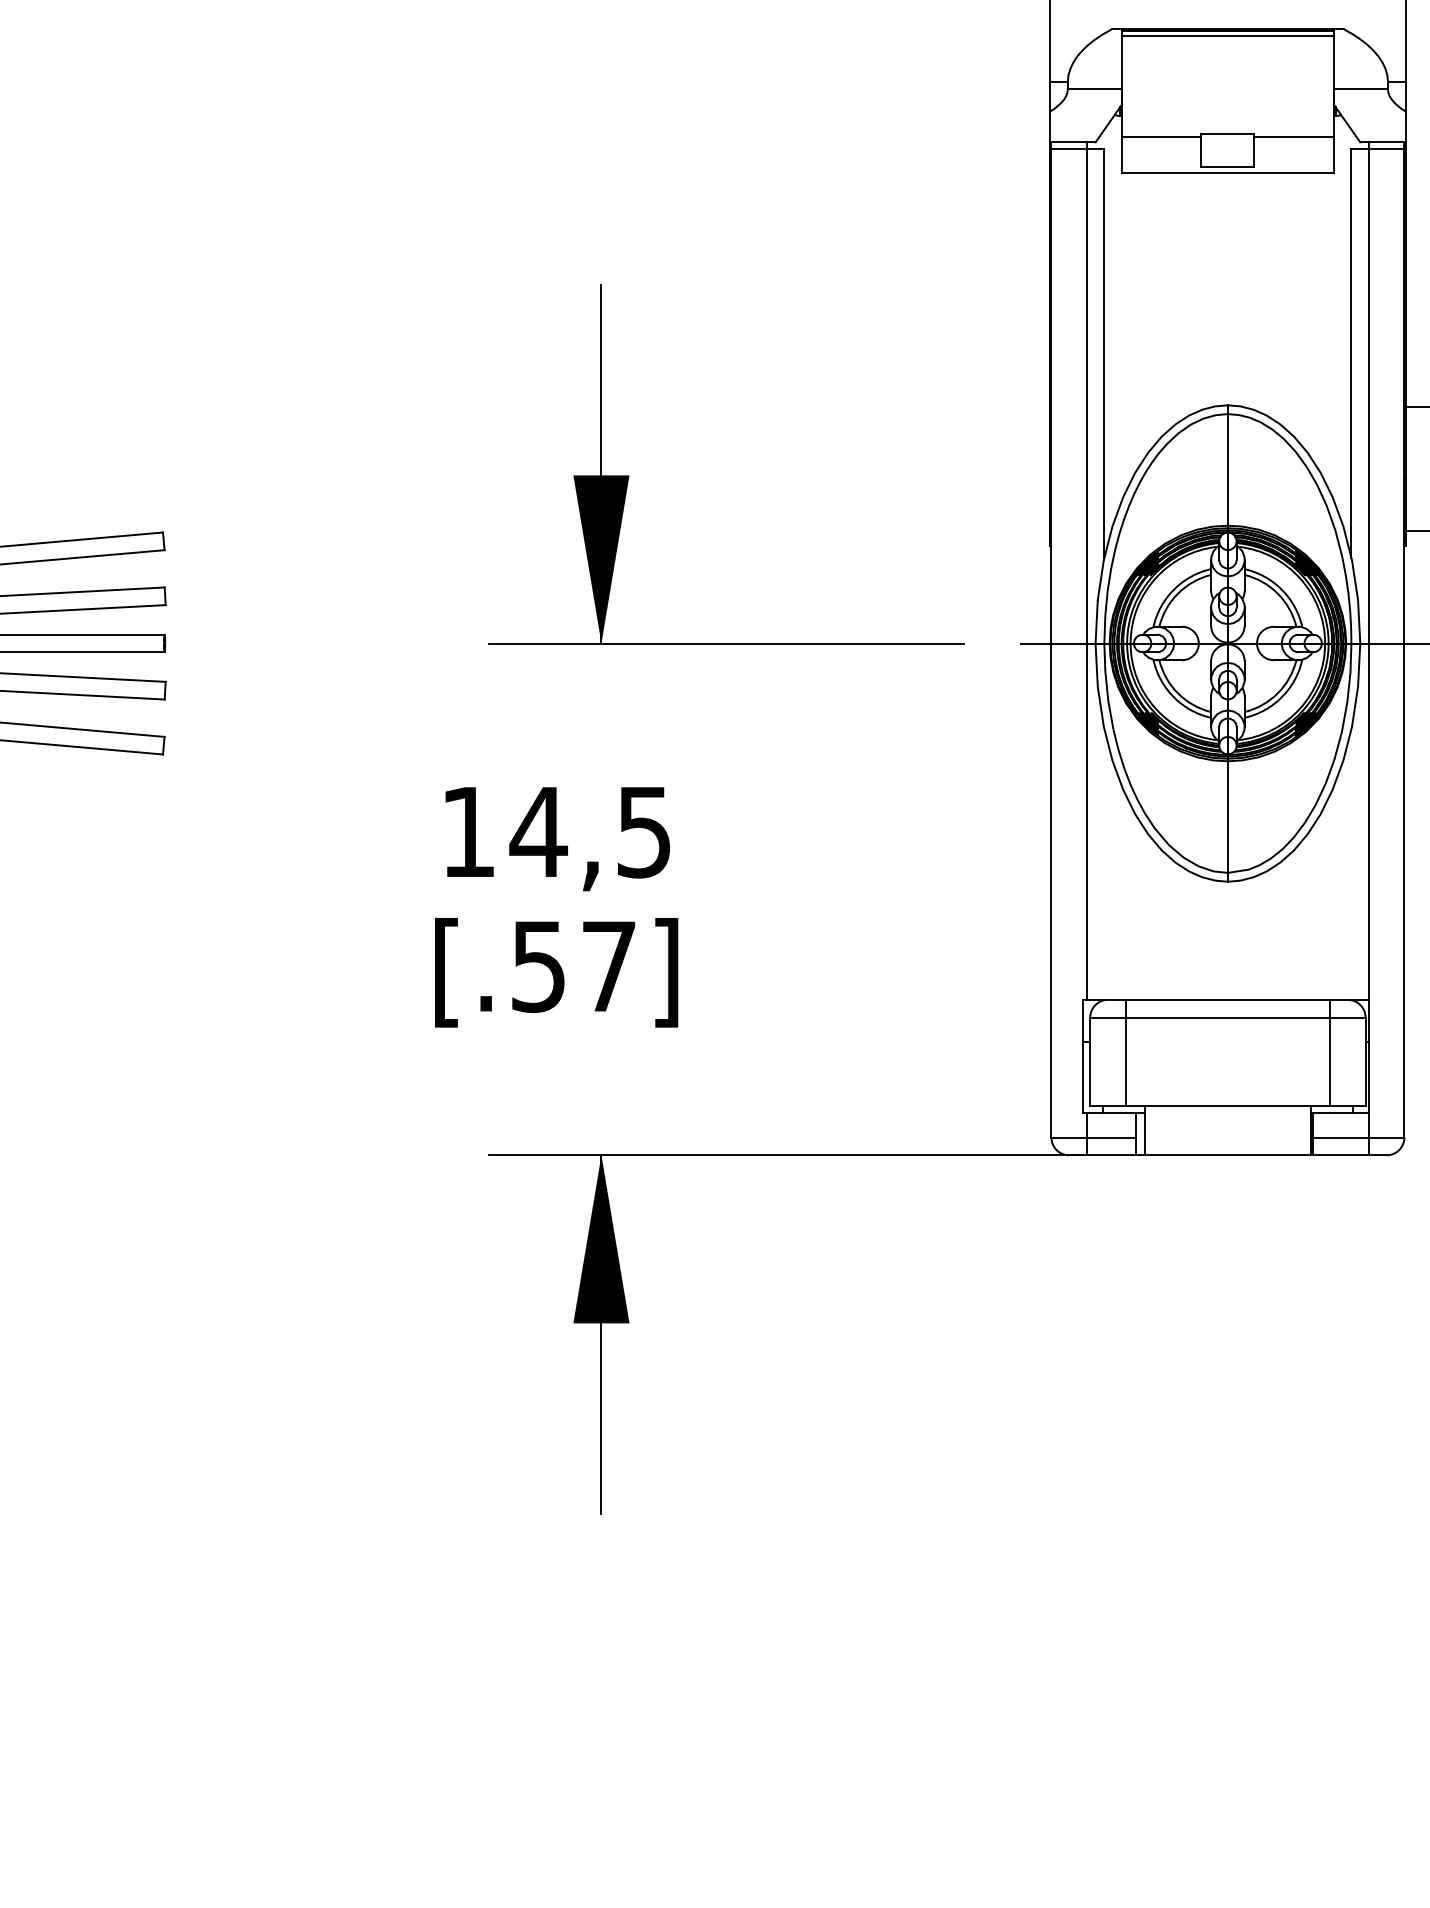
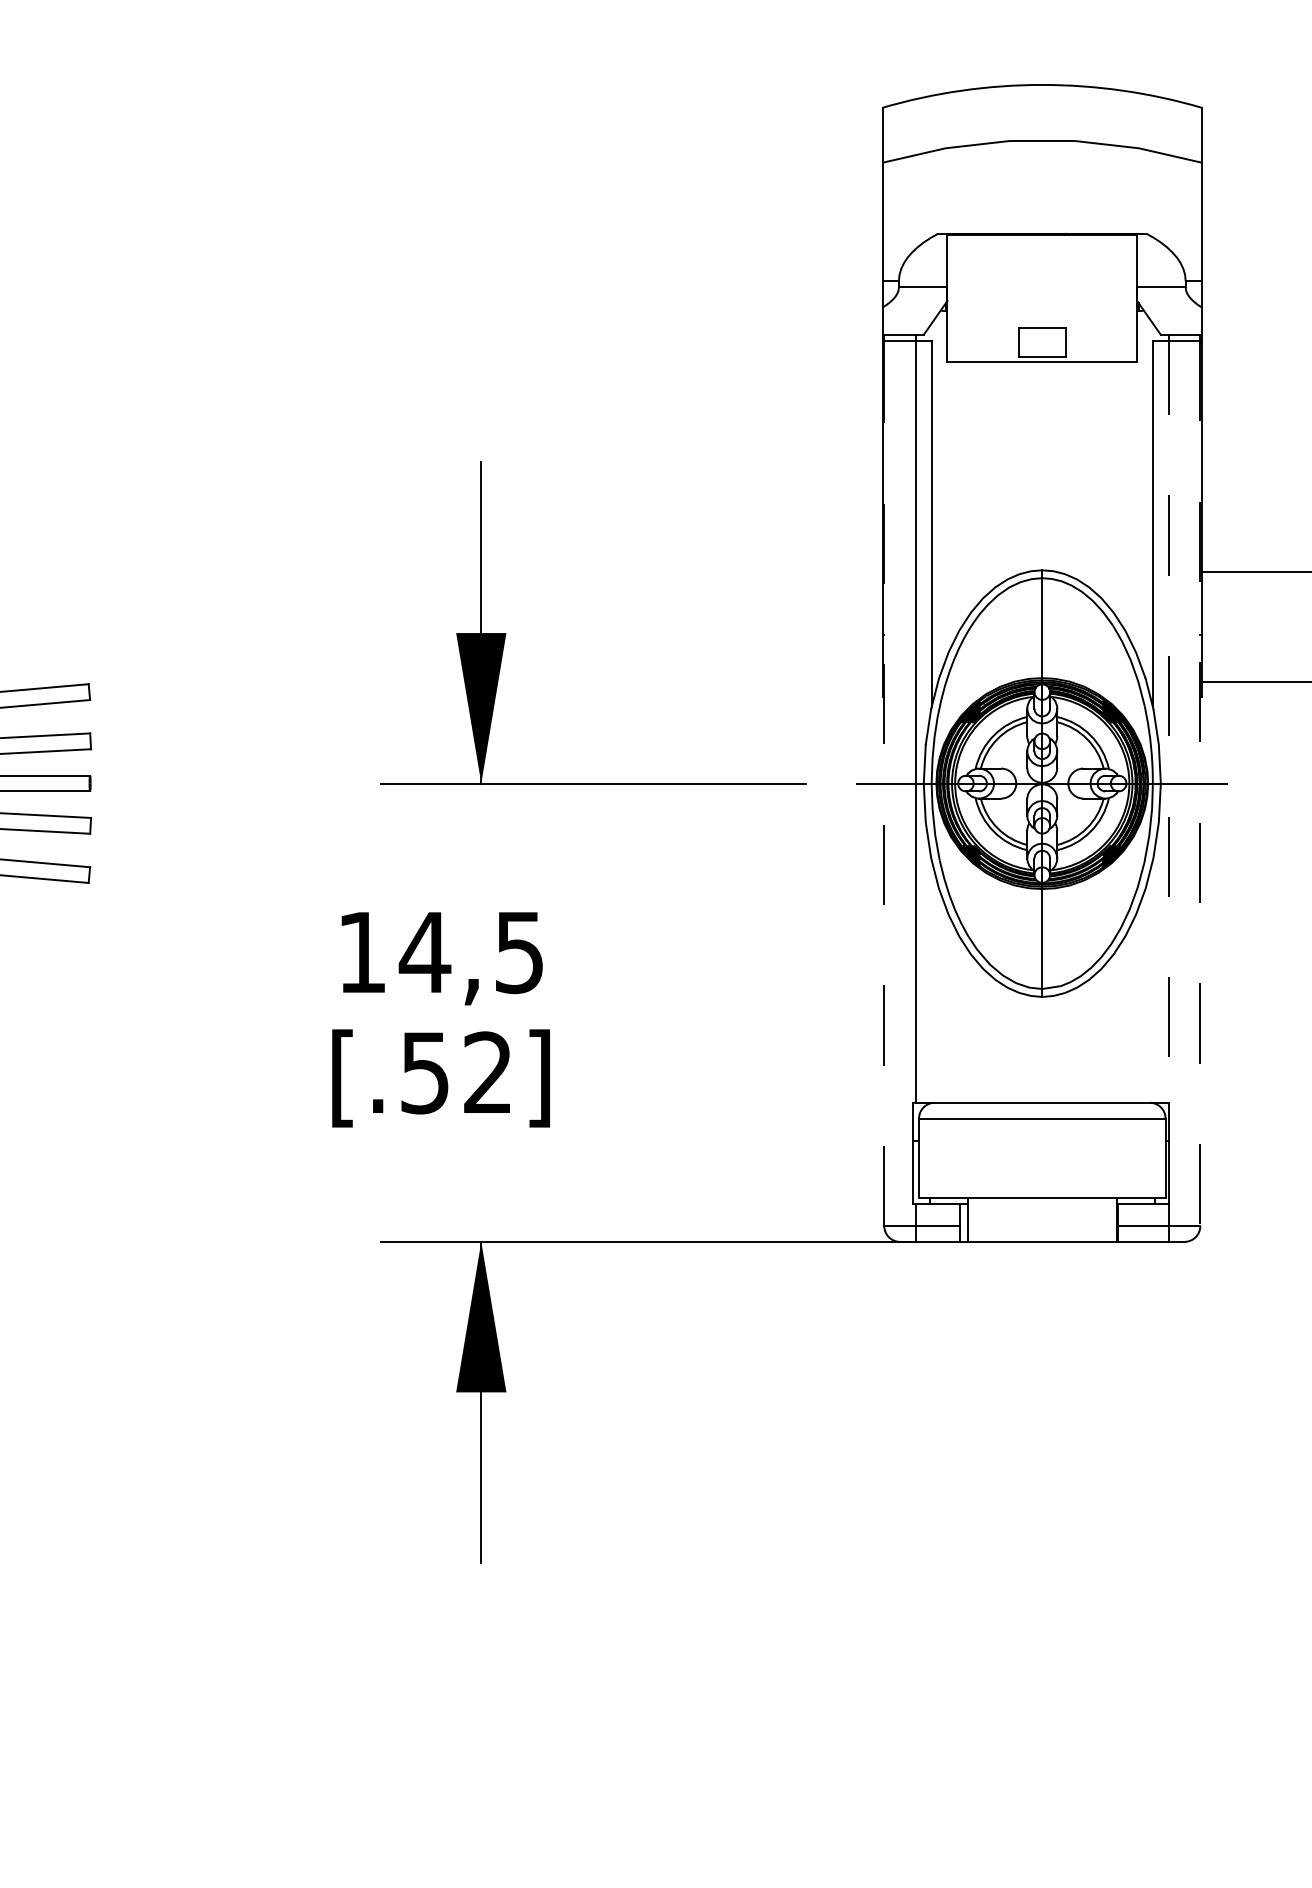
line: (1228, 35) -> (1042, 239), removed
line: (1161, 137) -> (982, 330), removed
line: (1294, 137) -> (1101, 330), removed
line: (1368, 570) -> (1168, 718), solid -> dashed
line: (1051, 643) -> (884, 783), solid -> dashed
line: (1404, 644) -> (1200, 784), solid -> dashed
text: (608, 965) -> (487, 1071), [.57] -> [.52]
line: (1125, 1052) -> (950, 1149), removed
line: (1329, 1052) -> (1133, 1149), removed

